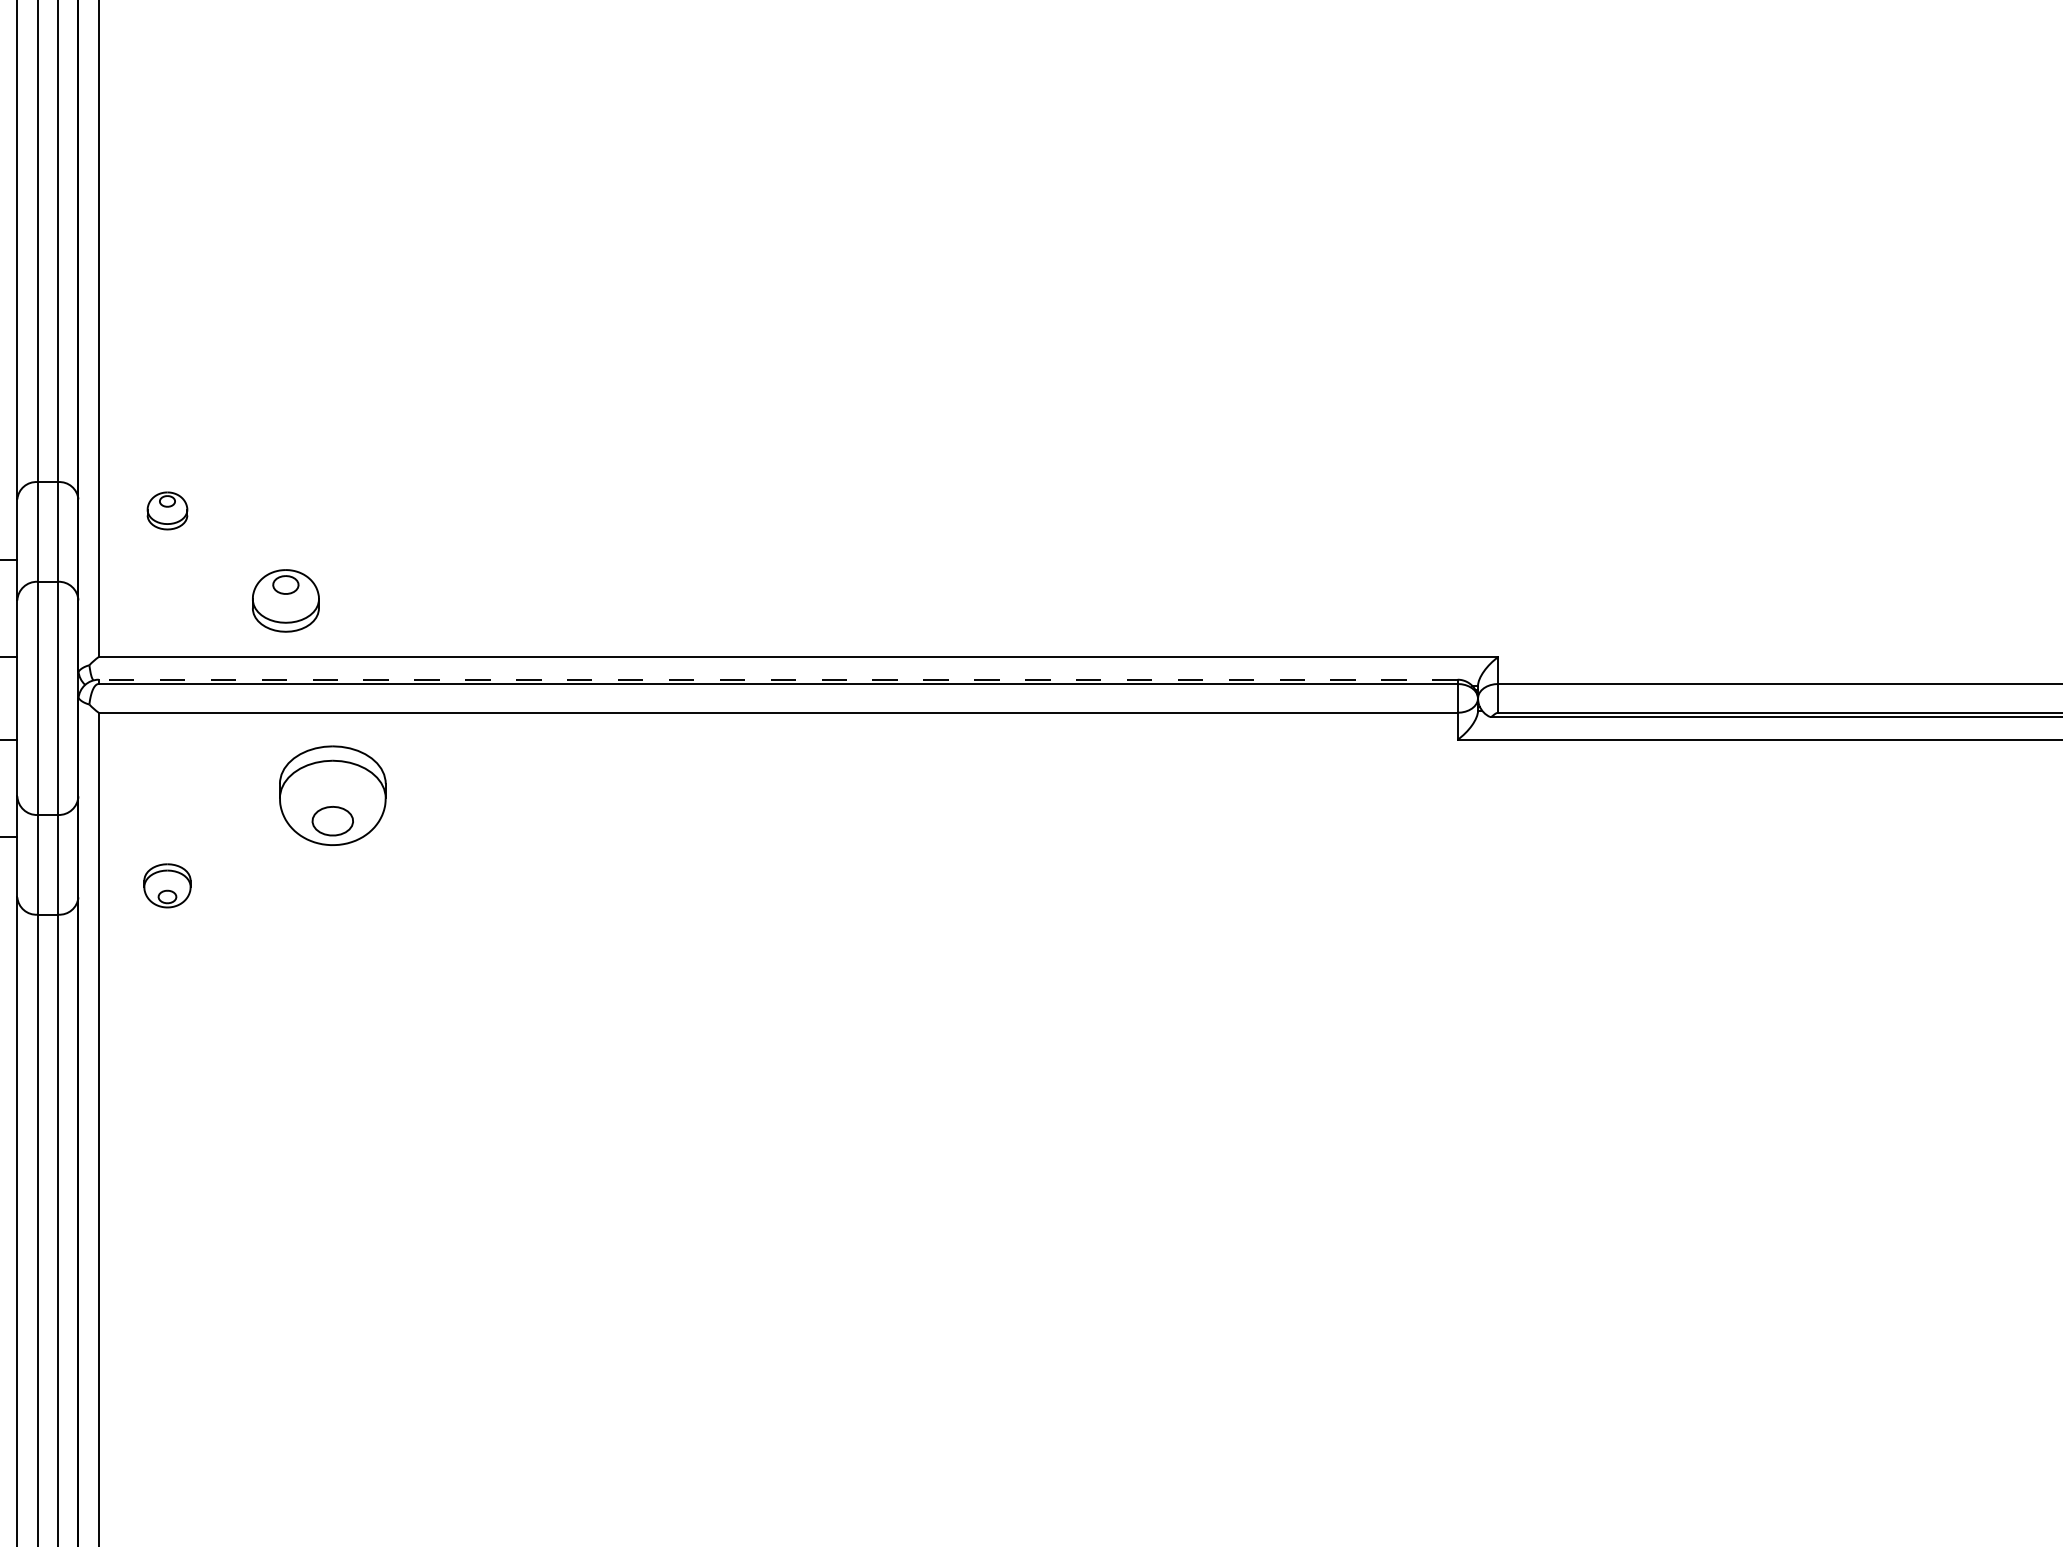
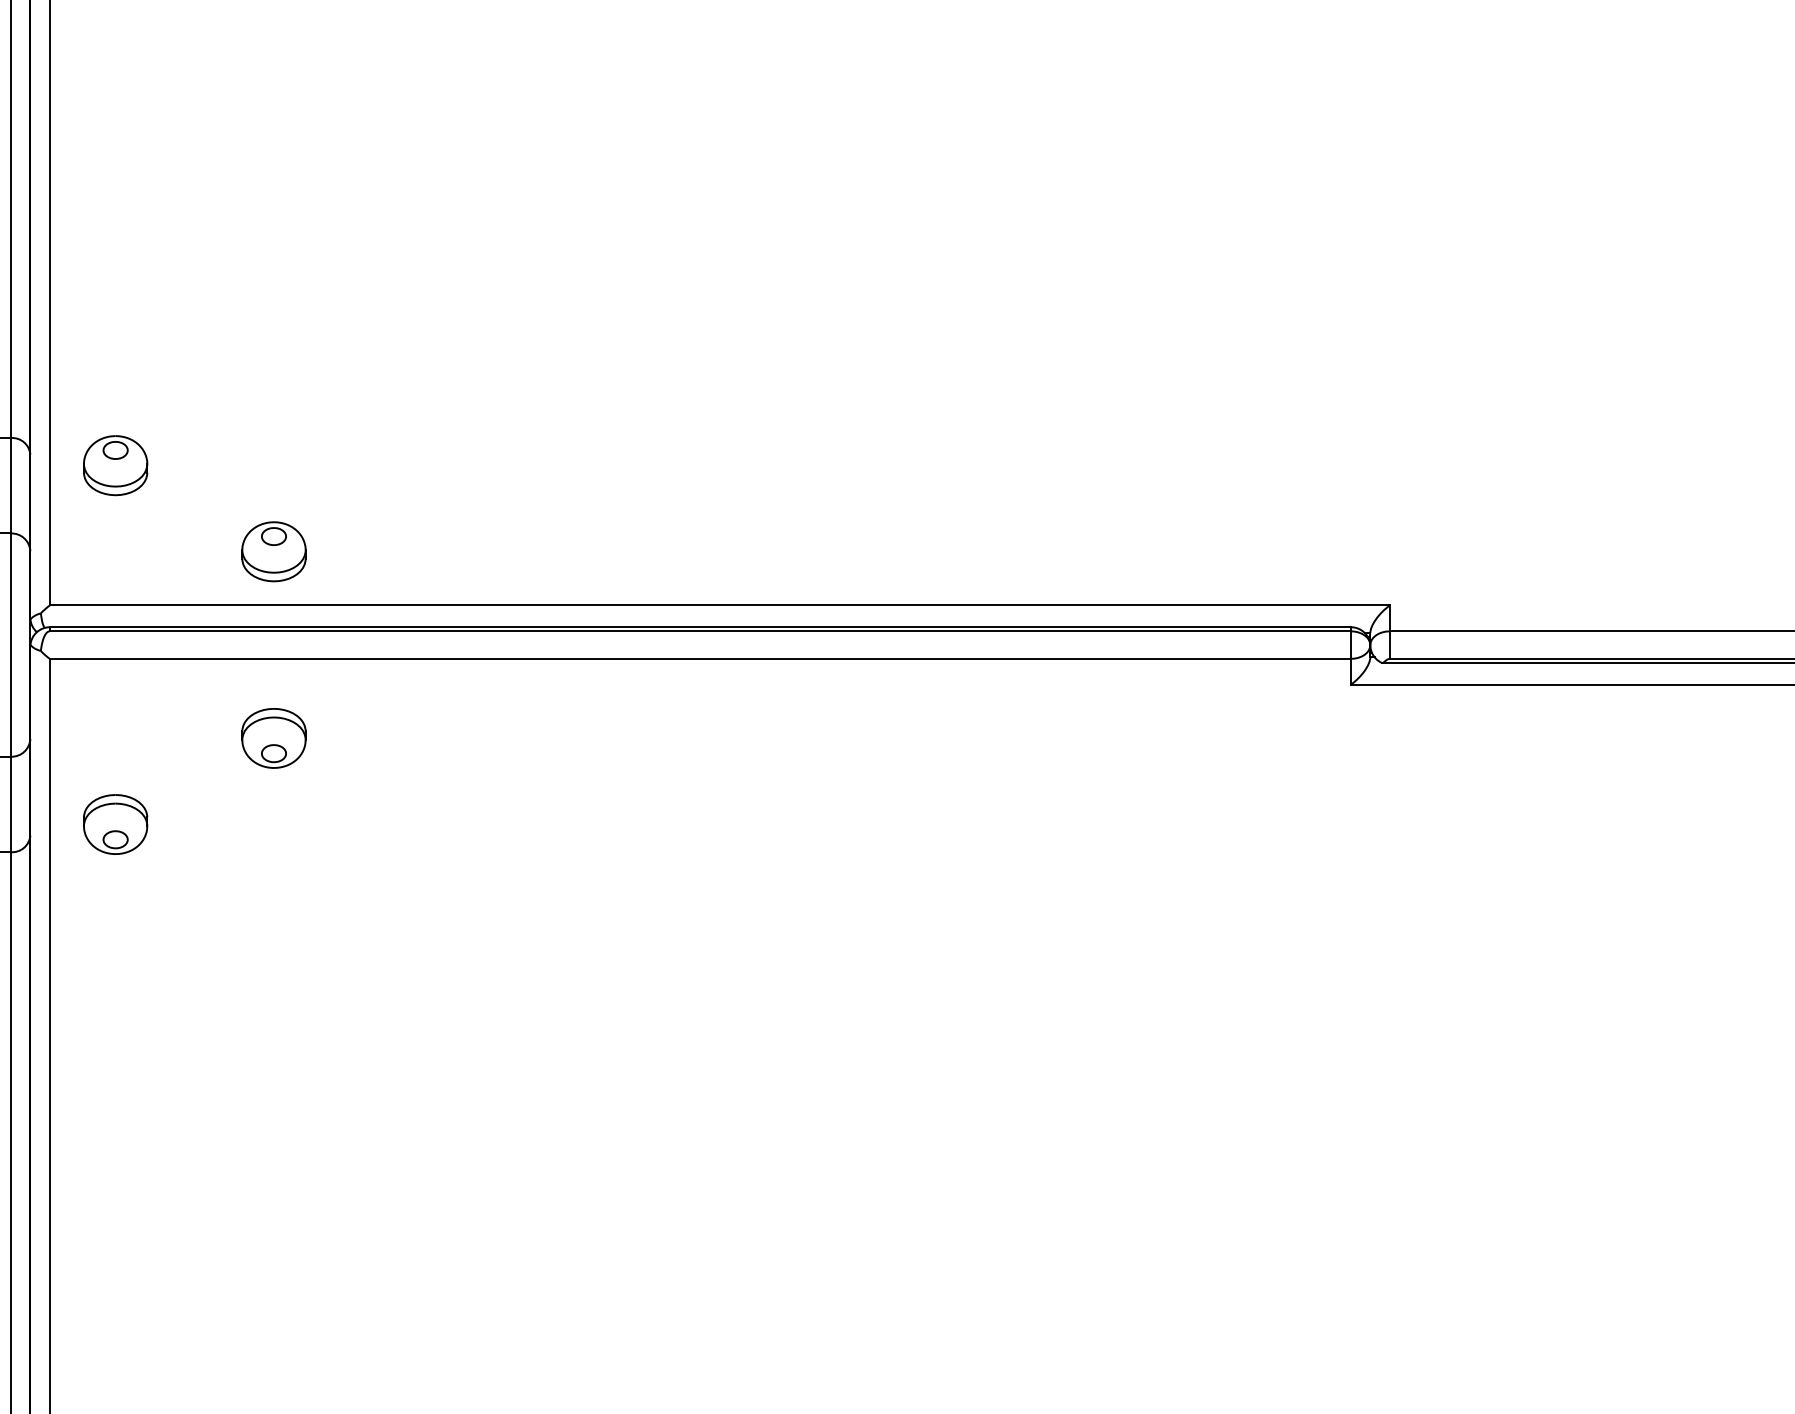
part: (167, 510) -> (115, 465), size x1.67
part: (285, 600) -> (273, 551), moved
line: (777, 679) -> (699, 627), dashed -> solid
part: (332, 795) -> (273, 738), size x0.62
part: (167, 885) -> (115, 824), size x1.43

